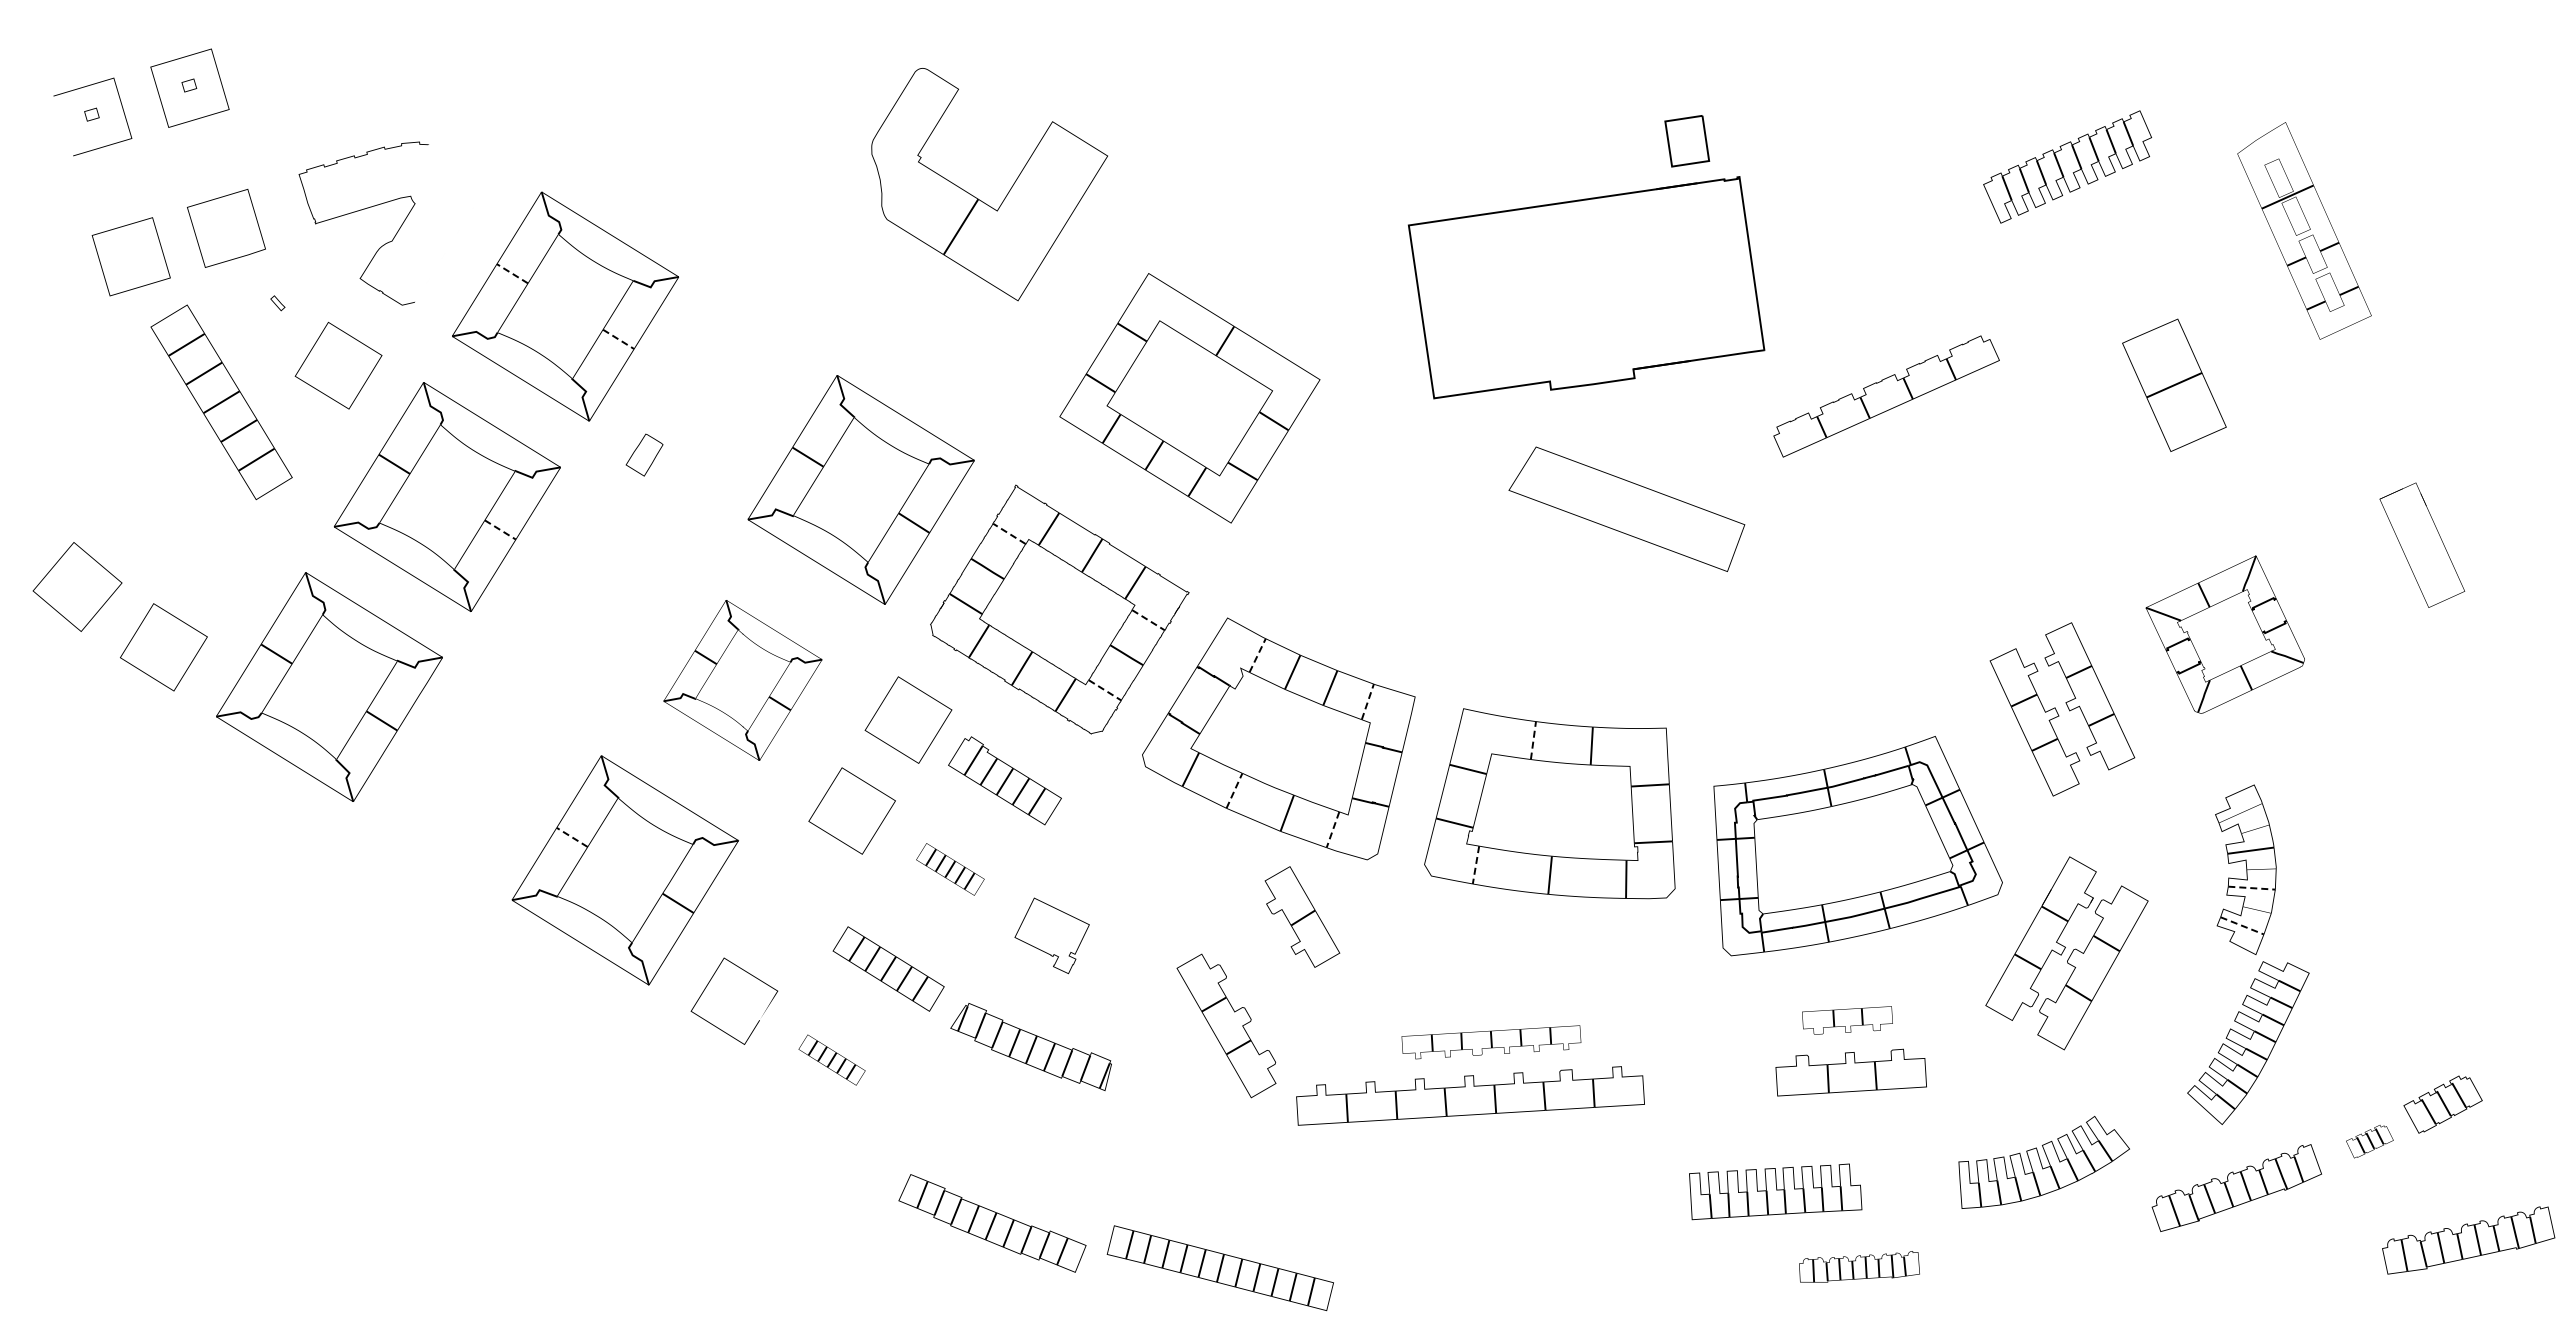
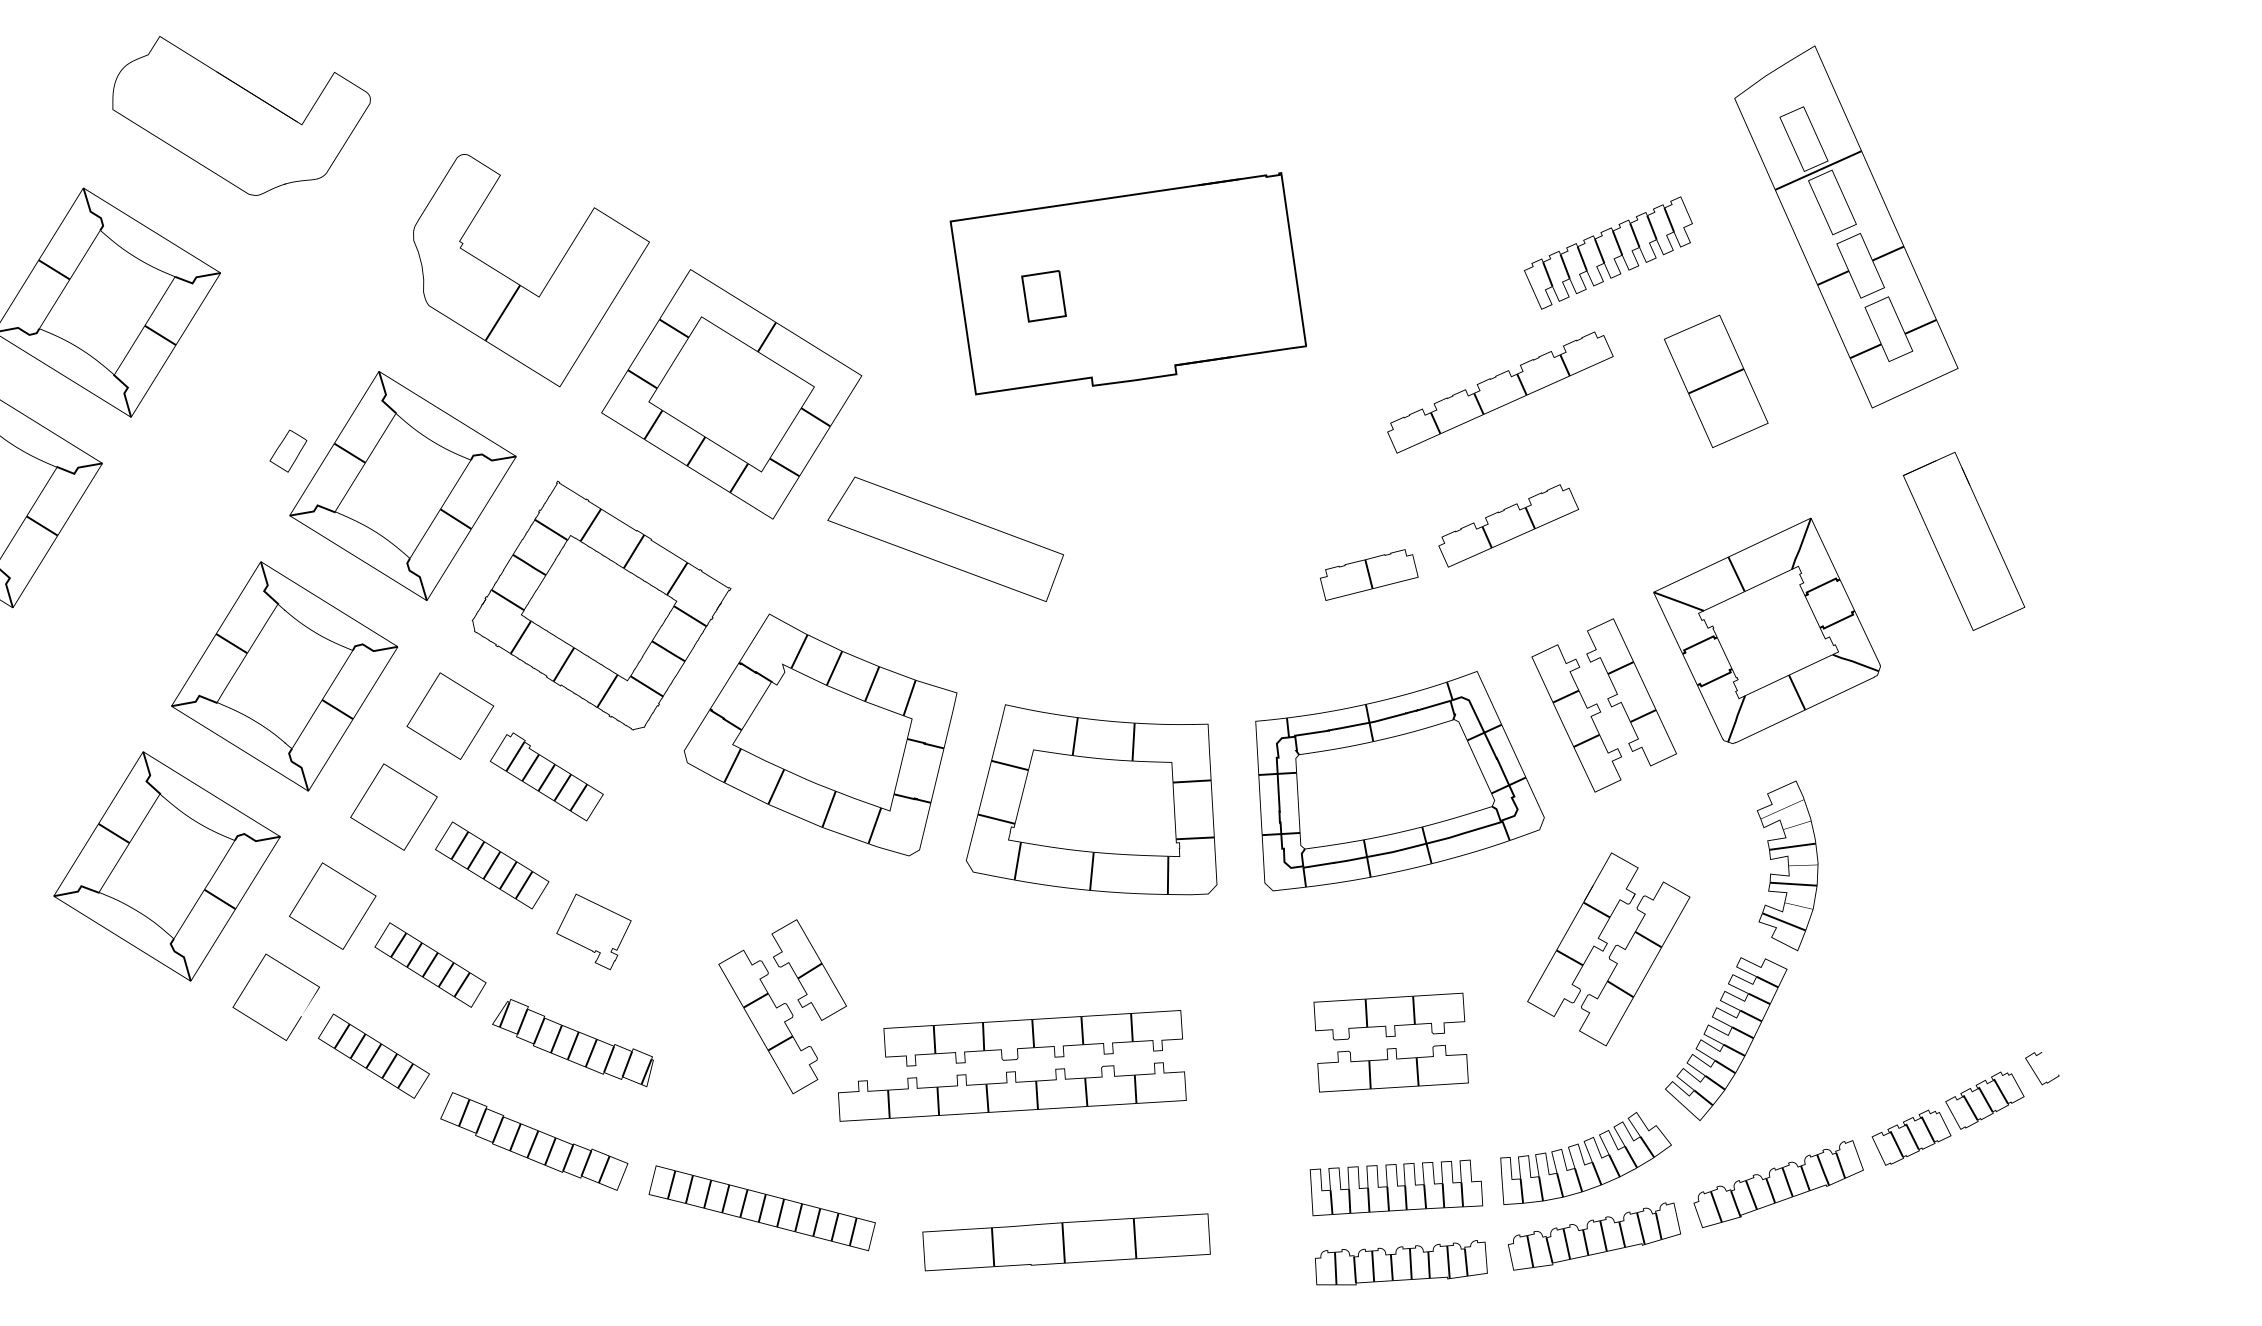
part: (699, 119) -> (241, 115), added
part: (1687, 141) -> (1044, 296), moved
part: (2067, 166) -> (1608, 252), moved
part: (978, 198) -> (520, 284), moved
part: (2304, 230) -> (1846, 226), size x1.67
line: (512, 273) -> (54, 269), dashed -> solid
line: (619, 339) -> (161, 335), dashed -> solid
part: (1886, 396) -> (1500, 392), moved
part: (644, 454) -> (288, 450), moved
part: (1626, 508) -> (945, 538), moved
part: (1966, 529) -> (1508, 525), added
line: (500, 530) -> (42, 526), dashed -> solid
line: (1009, 533) -> (551, 529), dashed -> solid
part: (2422, 544) -> (1964, 540), size x1.43
part: (1827, 578) -> (1369, 574), added
line: (1148, 620) -> (690, 616), dashed -> solid
part: (2225, 634) -> (1767, 630), size x1.43
line: (1257, 655) -> (799, 651), dashed -> solid
part: (742, 680) -> (284, 676), size x1.43
line: (1105, 690) -> (647, 686), dashed -> solid
line: (1367, 701) -> (909, 697), dashed -> solid
line: (1533, 739) -> (1075, 735), dashed -> solid
line: (1234, 790) -> (776, 786), dashed -> solid
line: (1332, 830) -> (874, 826), dashed -> solid
line: (571, 837) -> (113, 833), dashed -> solid
part: (1857, 846) -> (1399, 781), moved
line: (1475, 865) -> (1017, 861), dashed -> solid
part: (950, 869) -> (492, 865), size x1.67
line: (2251, 888) -> (1793, 884), dashed -> solid
part: (790, 909) -> (332, 905), added
part: (1302, 916) -> (809, 969), moved
line: (2242, 926) -> (1784, 922), dashed -> solid
part: (1847, 1020) -> (1389, 1016), size x1.67
part: (1491, 1042) -> (1033, 1038), size x1.67
part: (2248, 1042) -> (1726, 1038), moved
part: (831, 1059) -> (373, 1055), size x1.67
curve: (2493, 1076) -> (2035, 1072), added
part: (2369, 1141) -> (1911, 1137), size x1.67
part: (1775, 1191) -> (1396, 1187), moved
part: (992, 1223) -> (534, 1141), moved
part: (2468, 1240) -> (1594, 1236), moved
part: (1524, 1246) -> (1066, 1242), added
part: (1859, 1266) -> (1401, 1262), size x1.43
part: (1219, 1268) -> (761, 1208), moved

